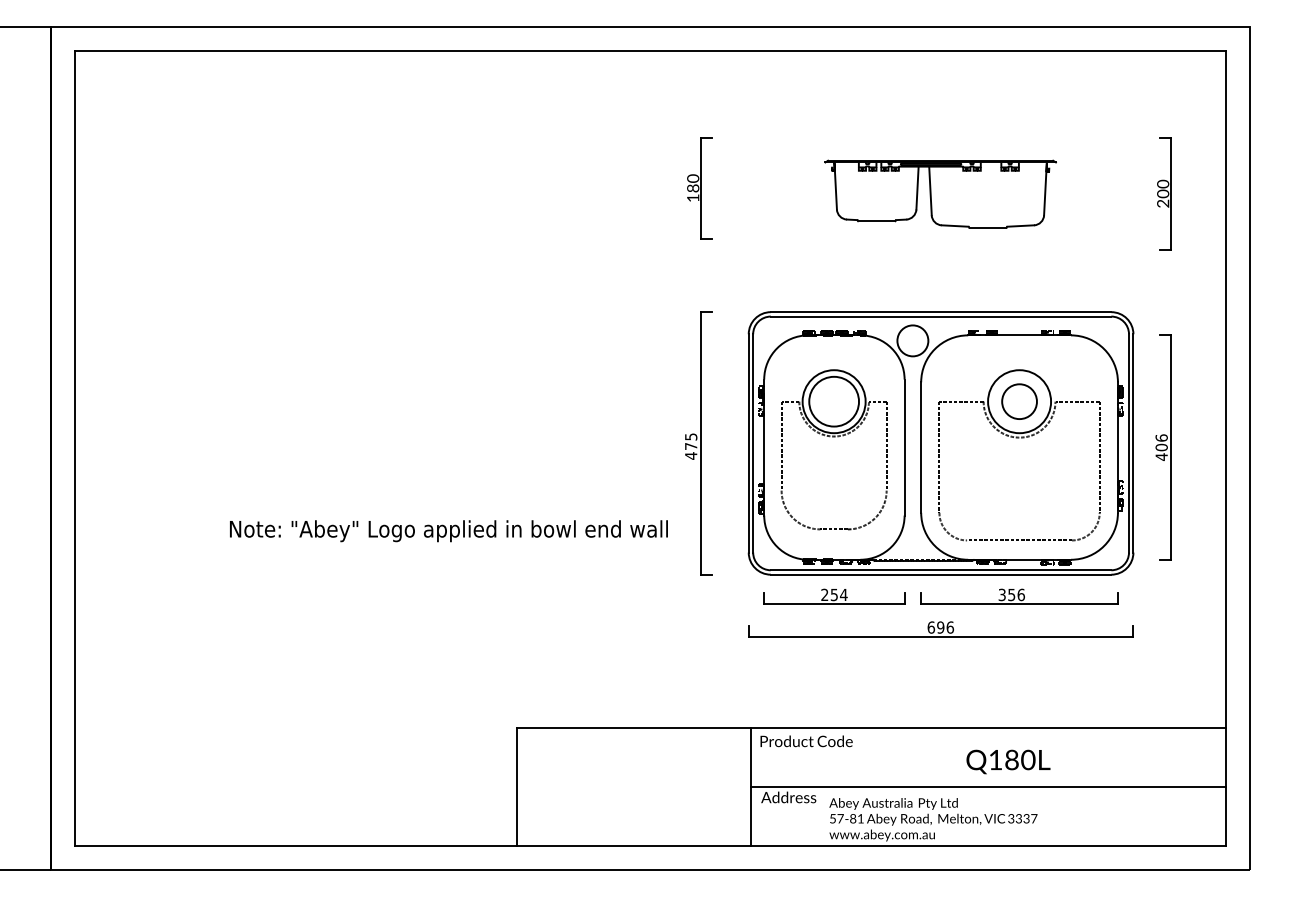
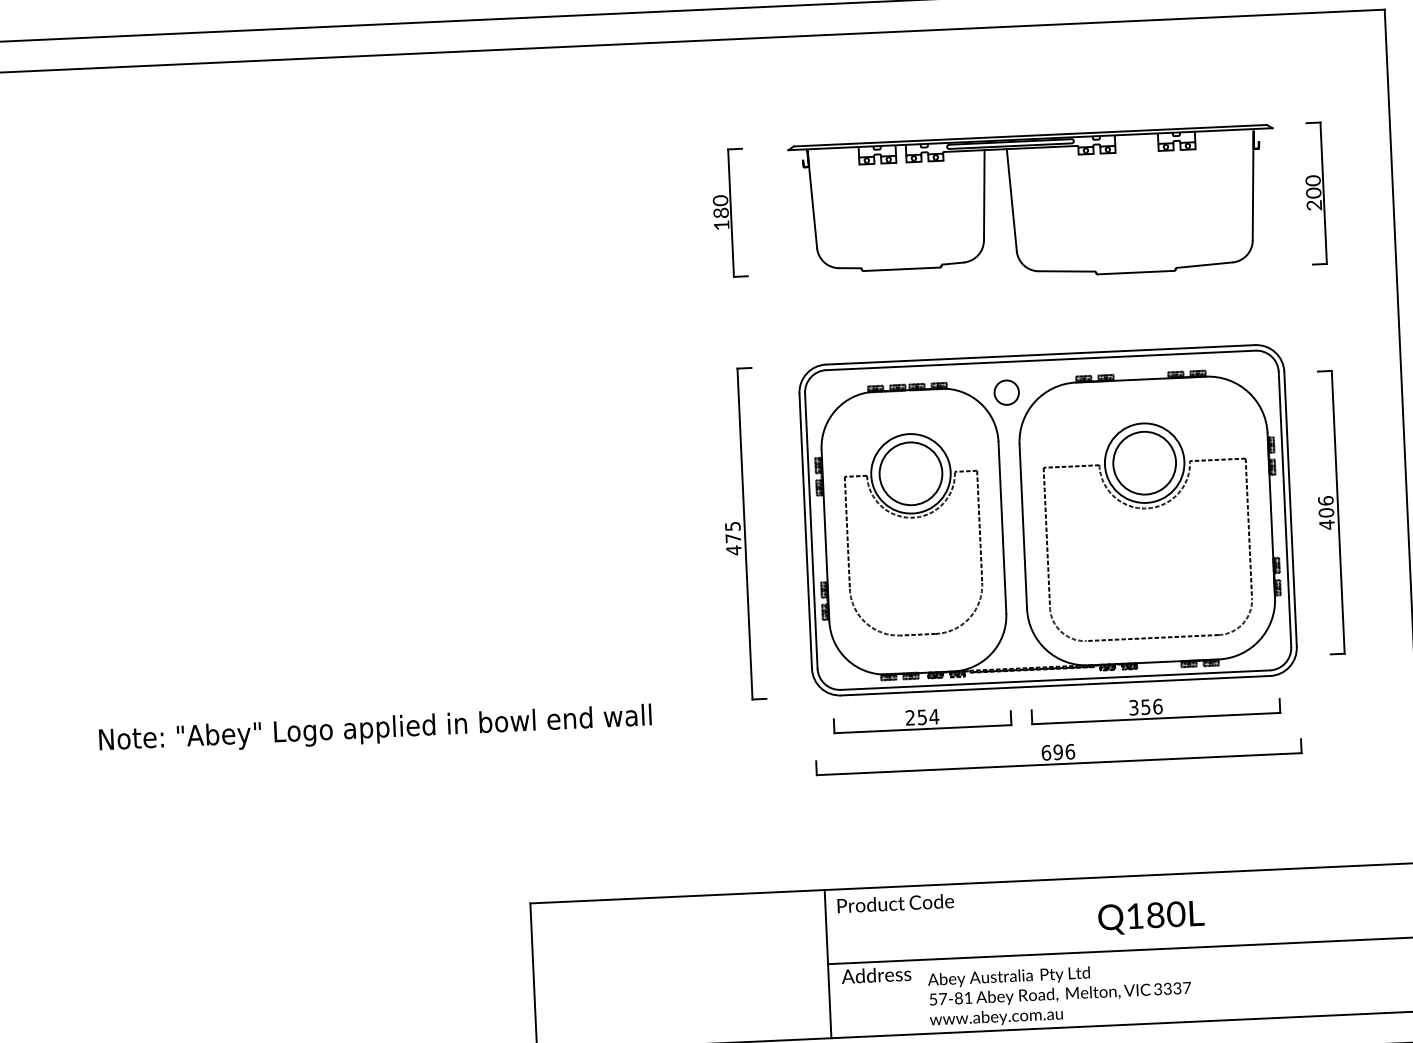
part: (940, 194) -> (1033, 206), size x1.67
circle: (912, 340) -> (1006, 392), size x0.62
circle: (1019, 401) -> (1144, 462), size x1.43
text: (448, 531) -> (374, 730), moved

